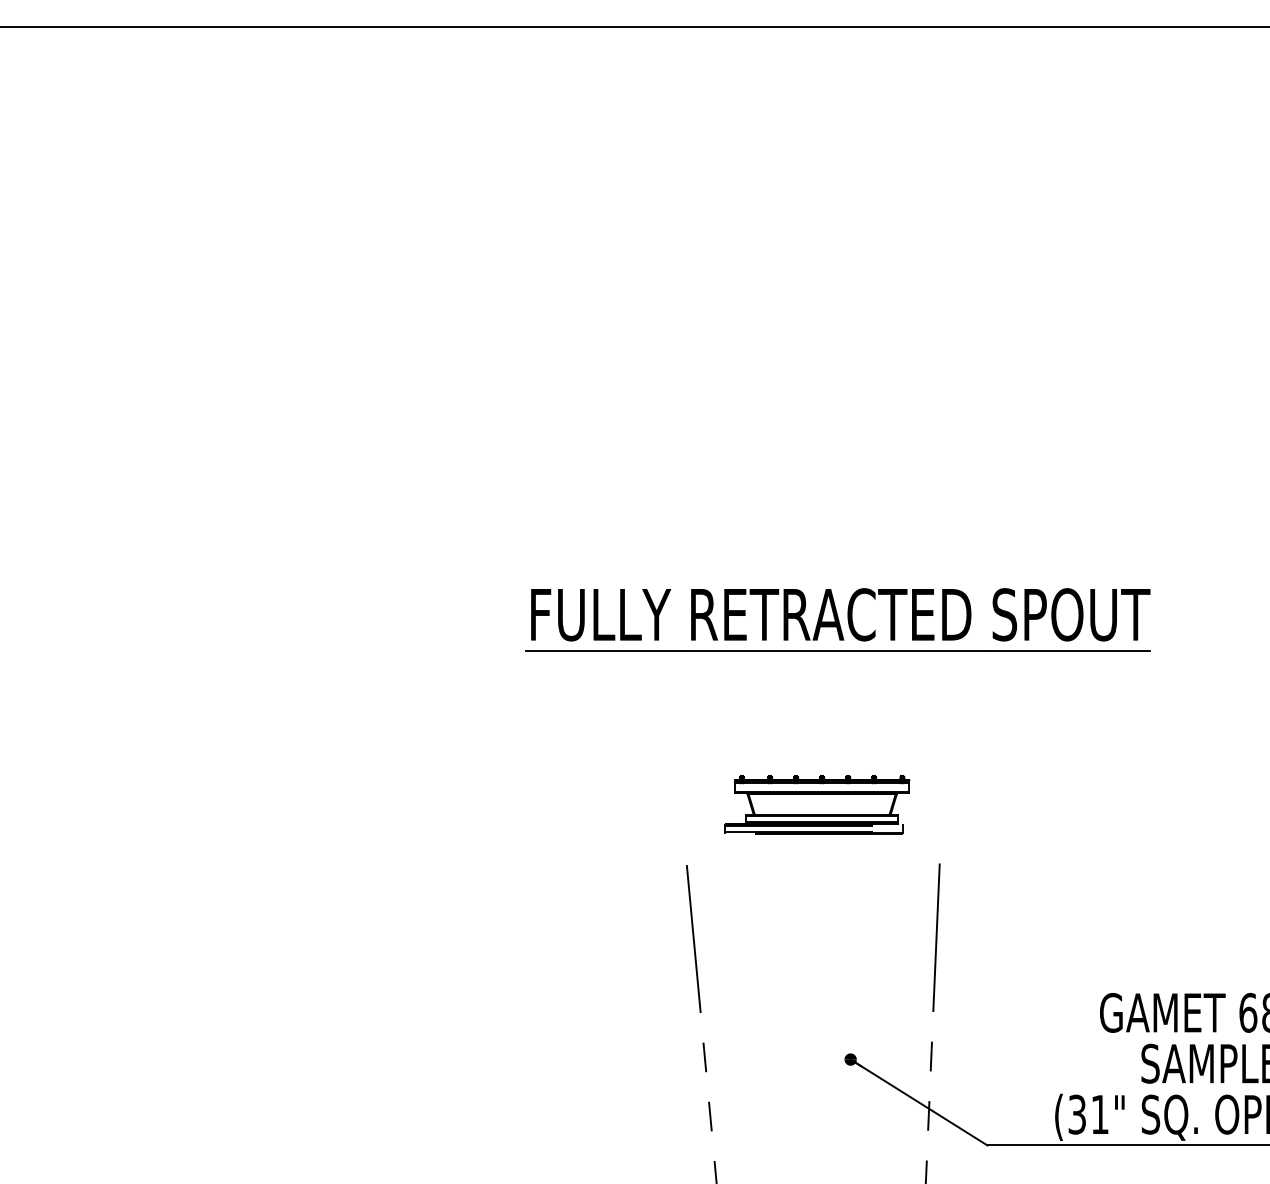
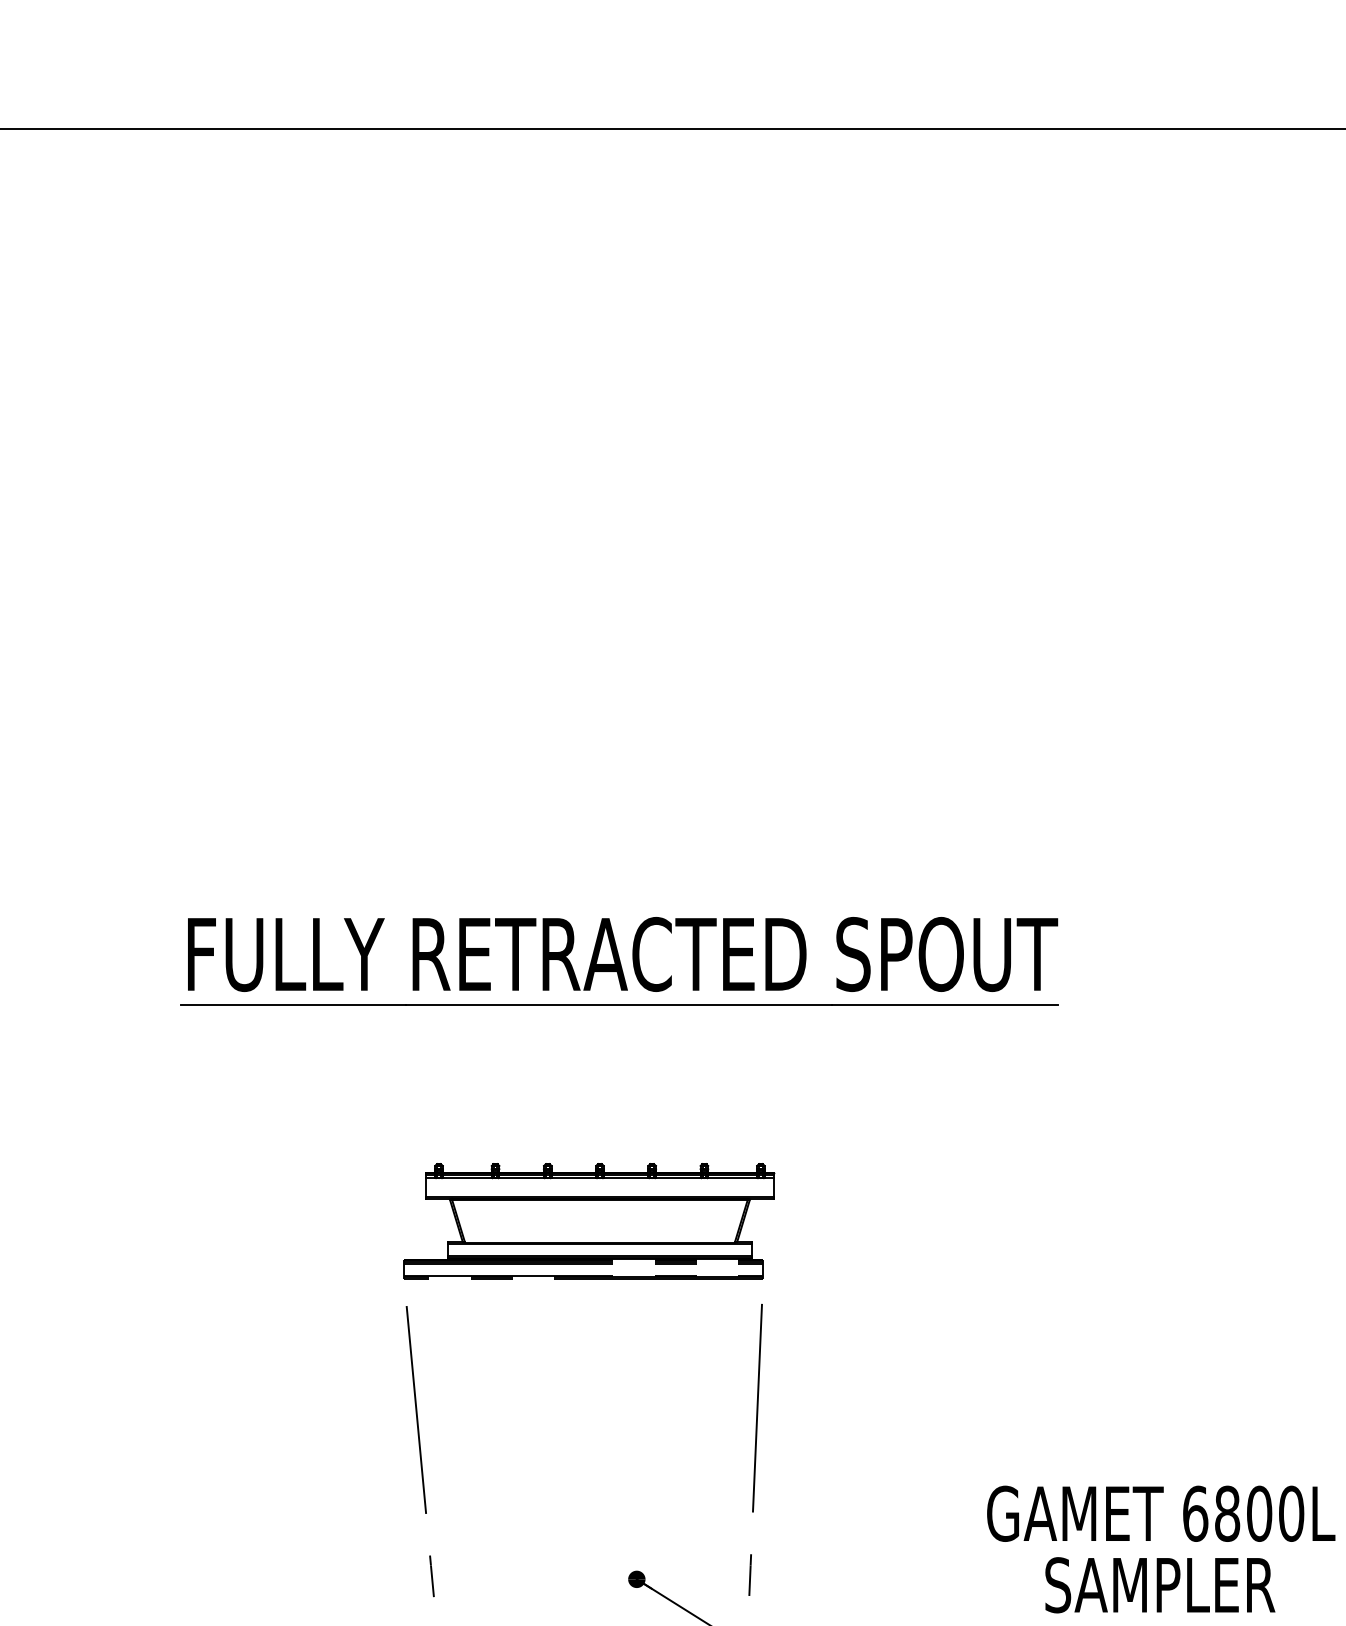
part: (816, 804) -> (588, 1220), size x1.43

